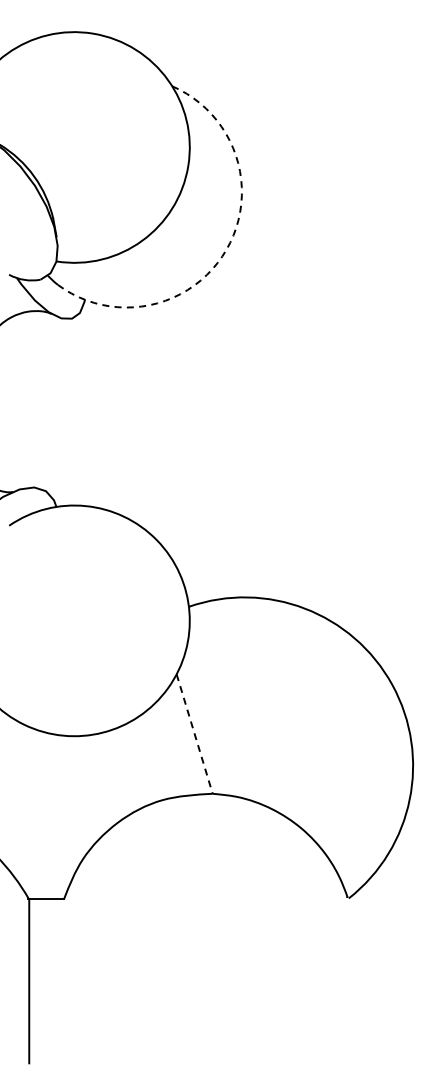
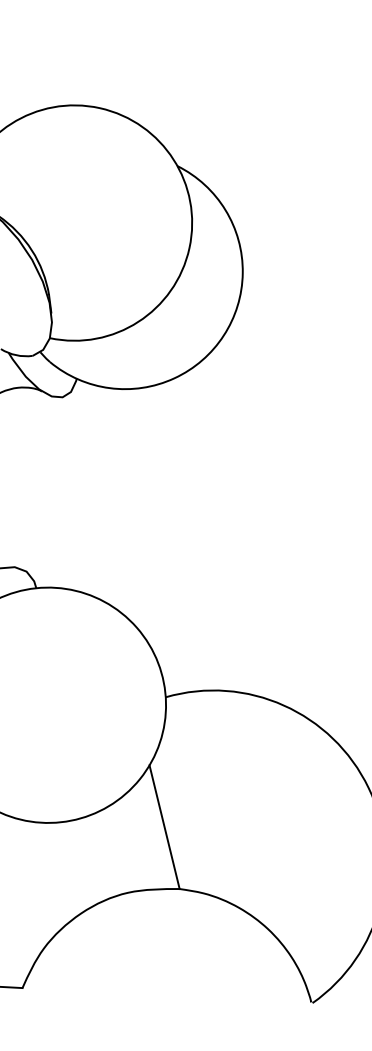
arc: (226, 249) -> (223, 335), dashed -> solid
line: (194, 734) -> (164, 827), dashed -> solid

